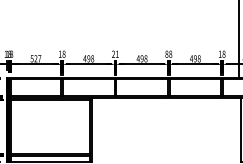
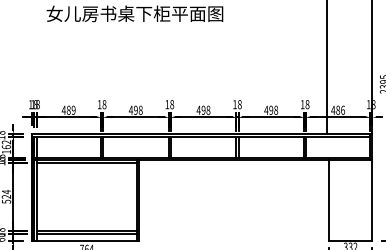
text: (115, 54) -> (169, 104), 21 -> 18
text: (166, 54) -> (234, 104), 88 -> 18
text: (35, 58) -> (68, 109), 527 -> 489

